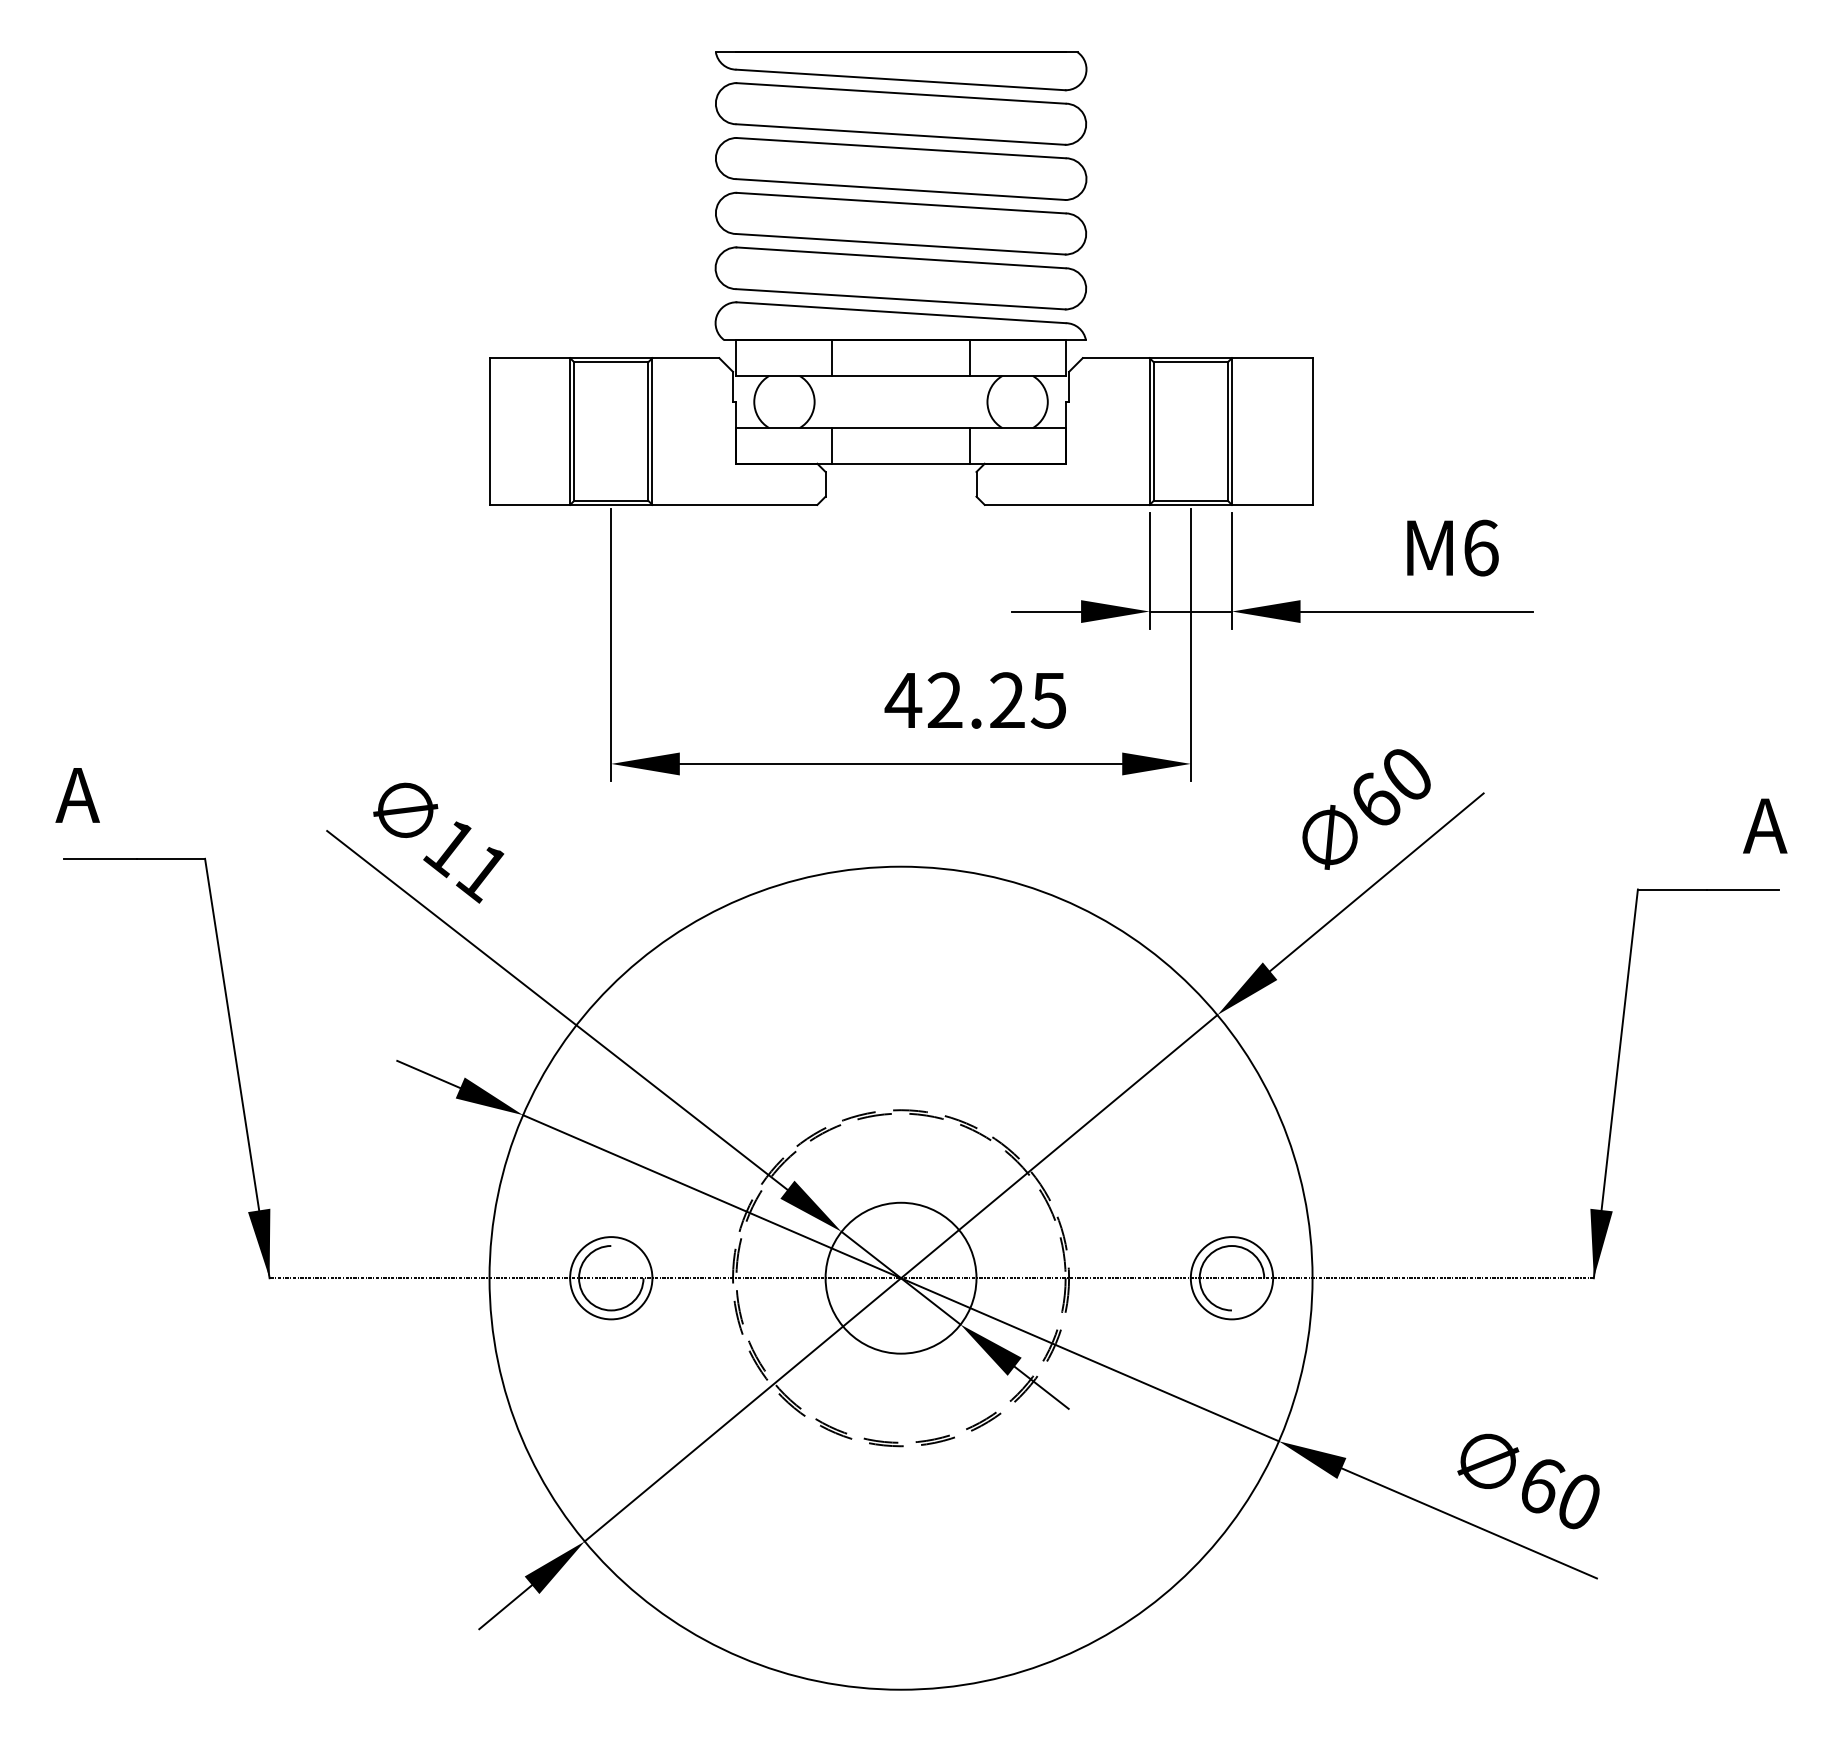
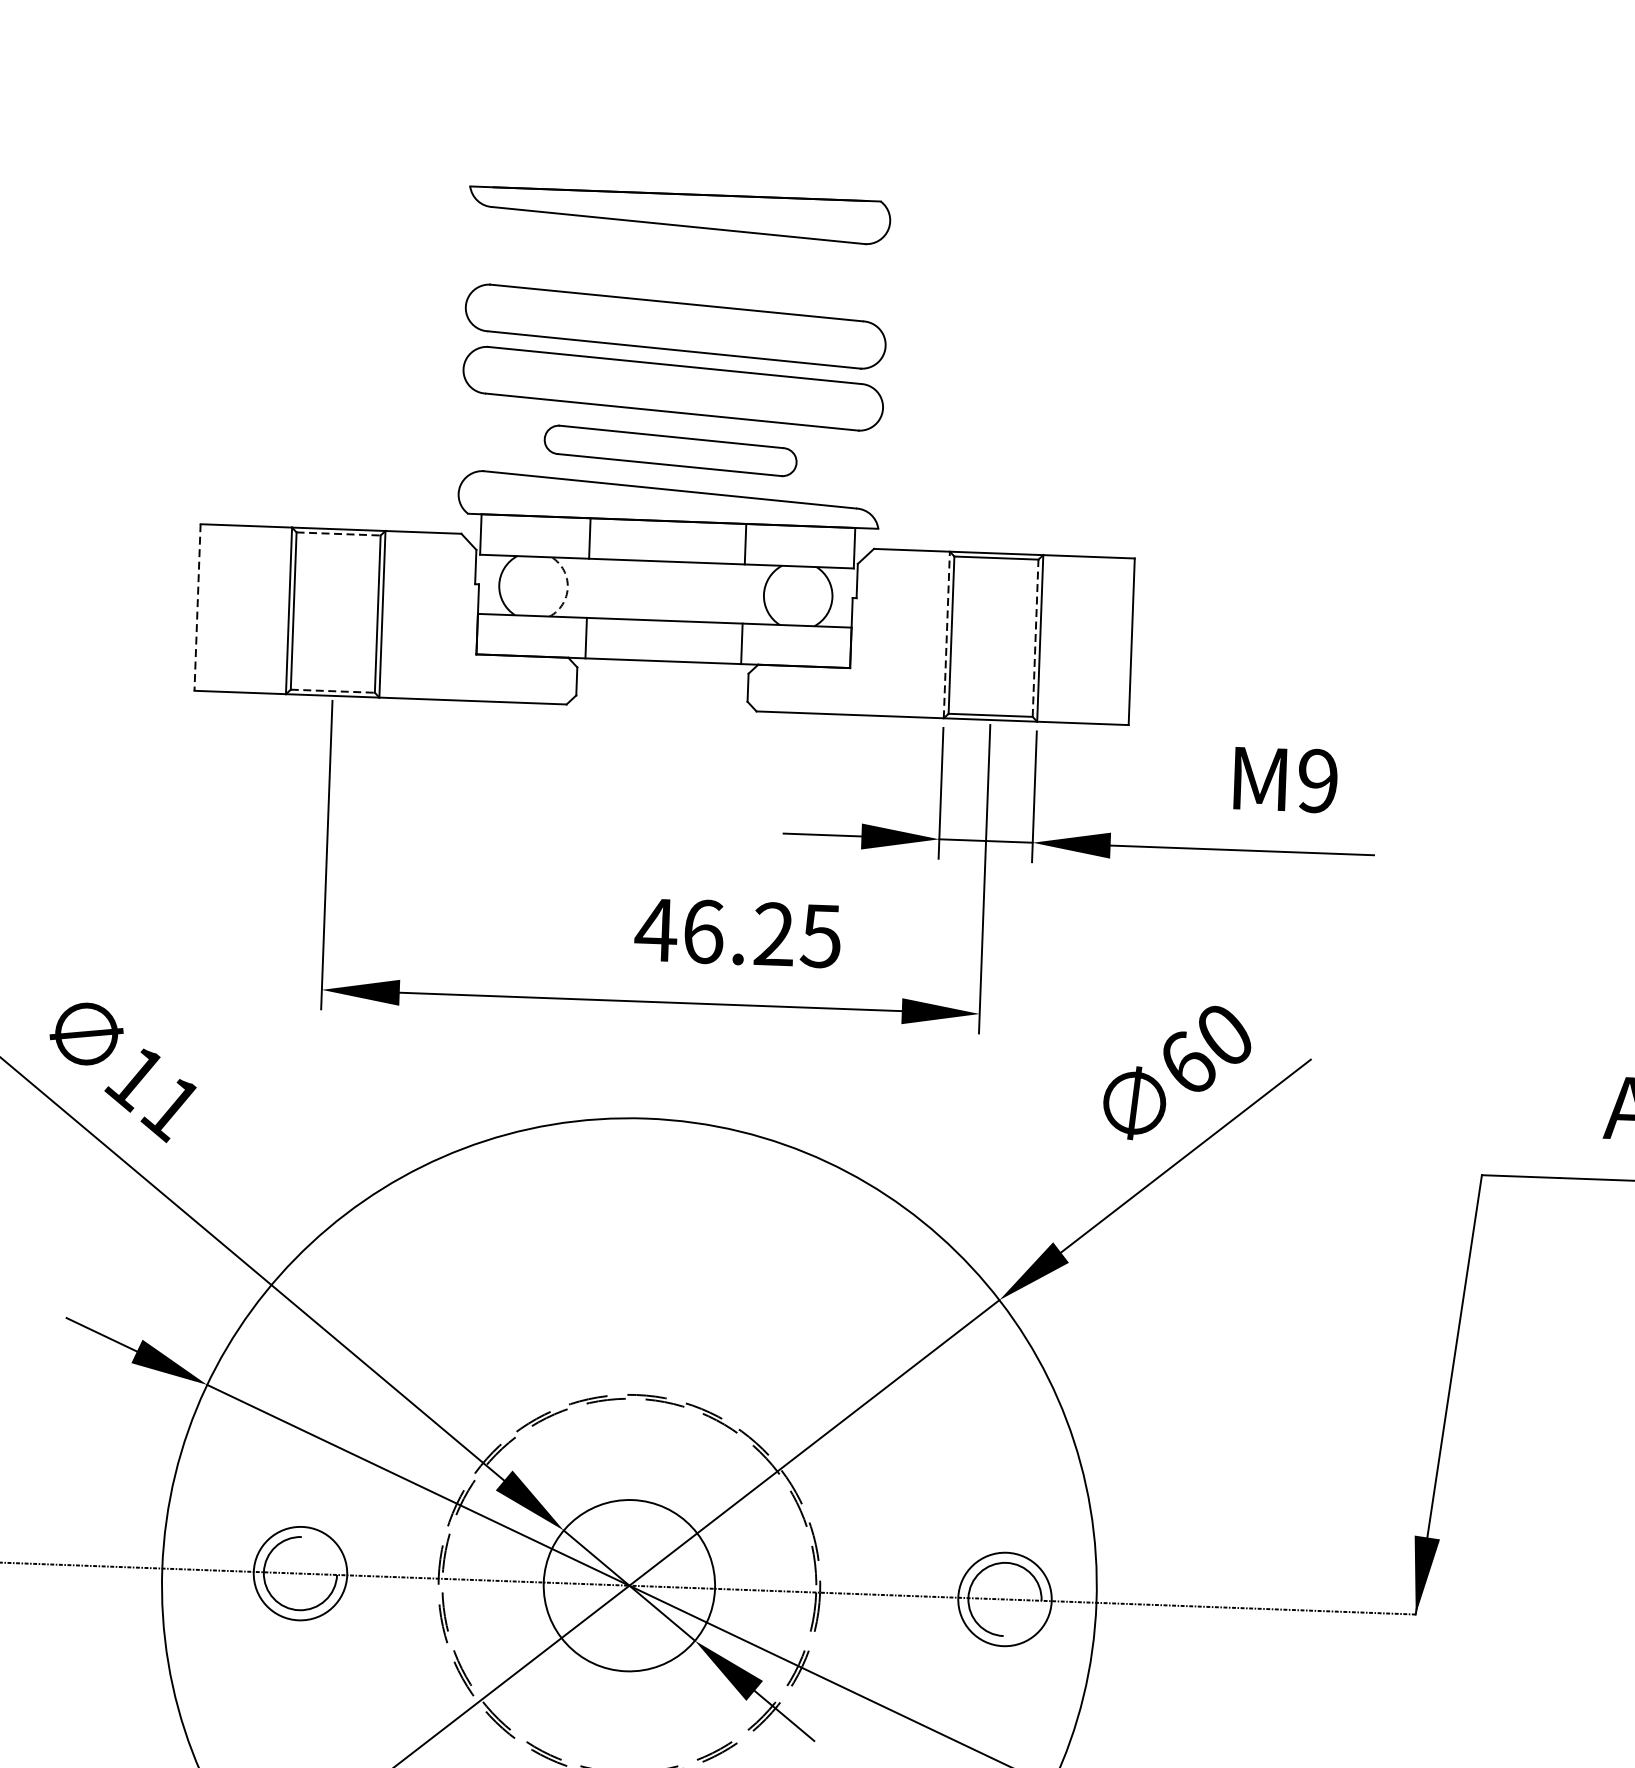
part: (901, 113) -> (678, 263), removed
part: (900, 278) -> (670, 450), size x0.6
line: (611, 362) -> (338, 534), solid -> dashed
arc: (814, 402) -> (567, 588), solid -> dashed
line: (1149, 431) -> (946, 634), solid -> dashed
line: (1227, 431) -> (1035, 638), solid -> dashed
line: (489, 432) -> (197, 608), solid -> dashed
line: (611, 500) -> (333, 690), solid -> dashed
text: (1480, 547) -> (1317, 780), M6 -> M9
text: (944, 700) -> (702, 931), 42.25 -> 46.25

